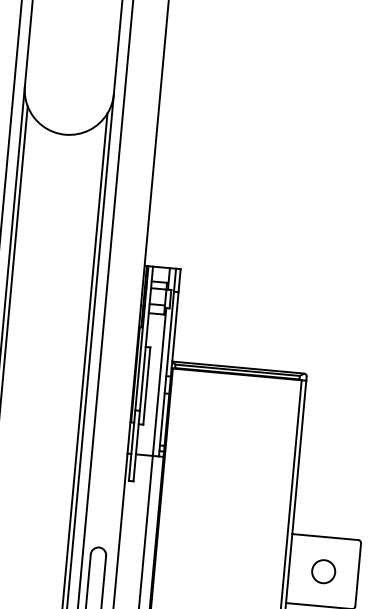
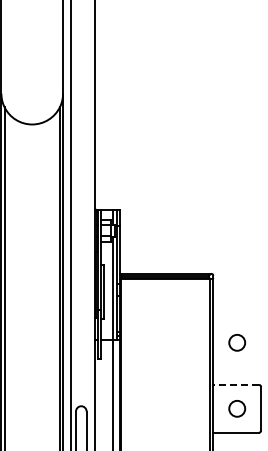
circle: (332, 476) -> (237, 342), added
line: (325, 536) -> (236, 384), solid -> dashed

